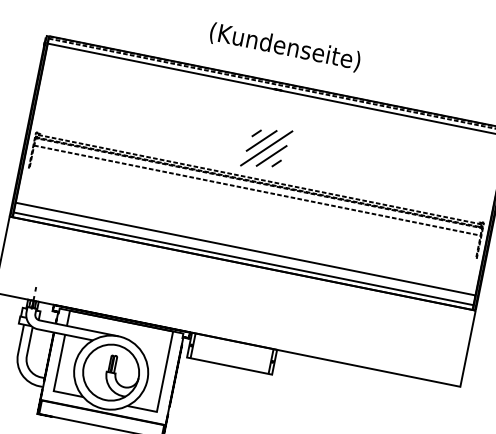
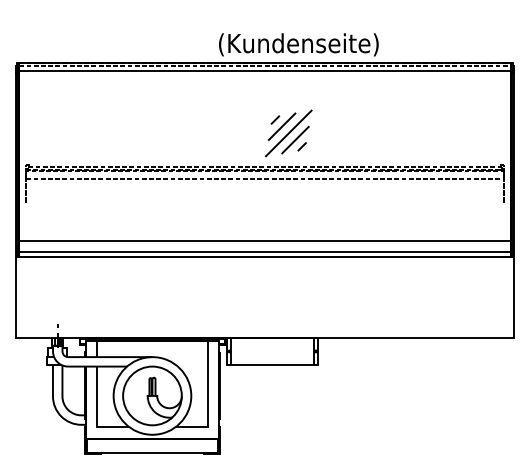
text: (284, 47) -> (298, 44), moved
part: (266, 148) -> (288, 133), moved

